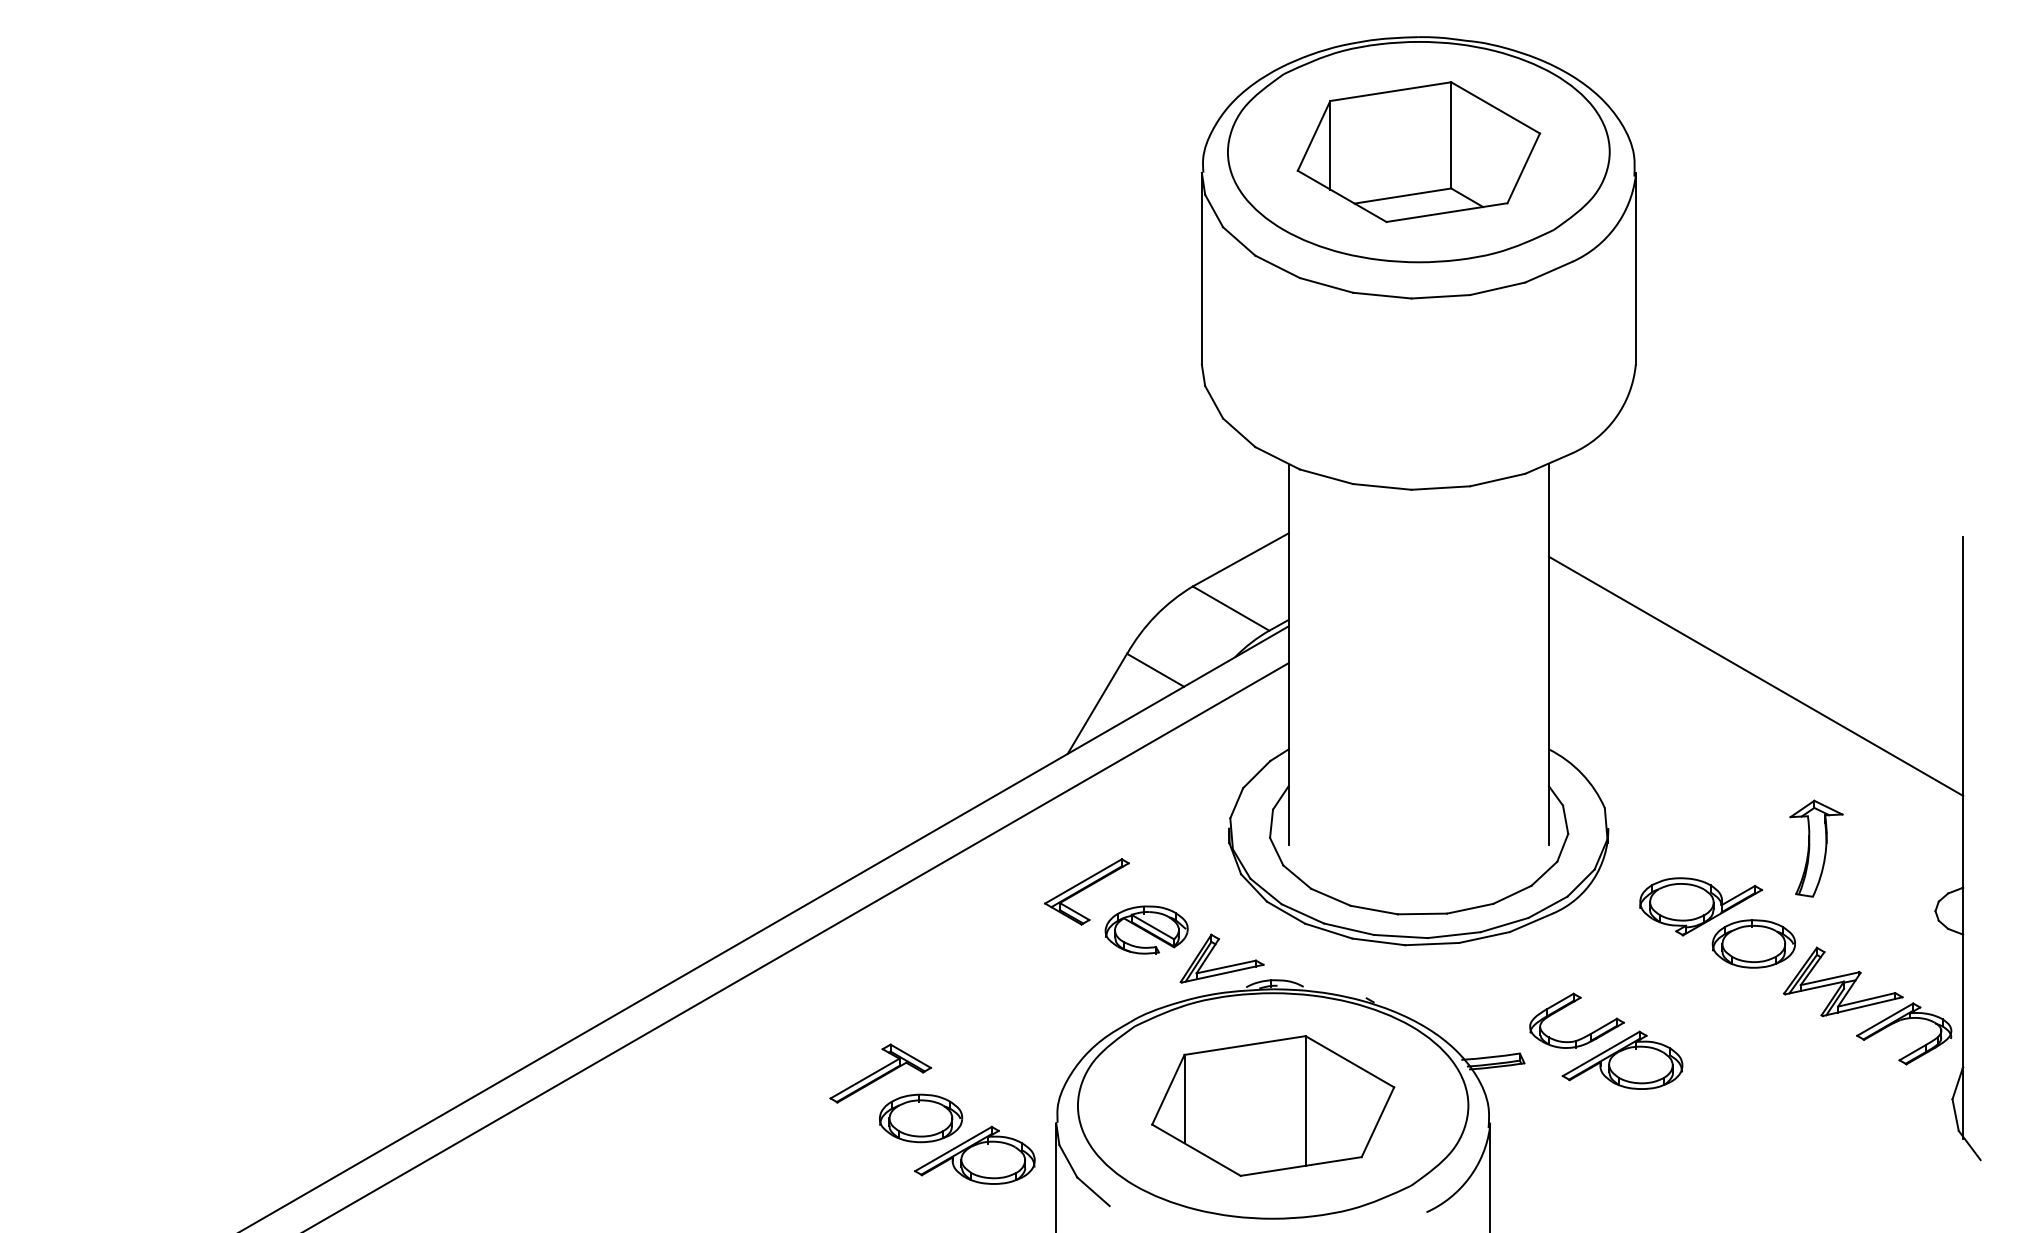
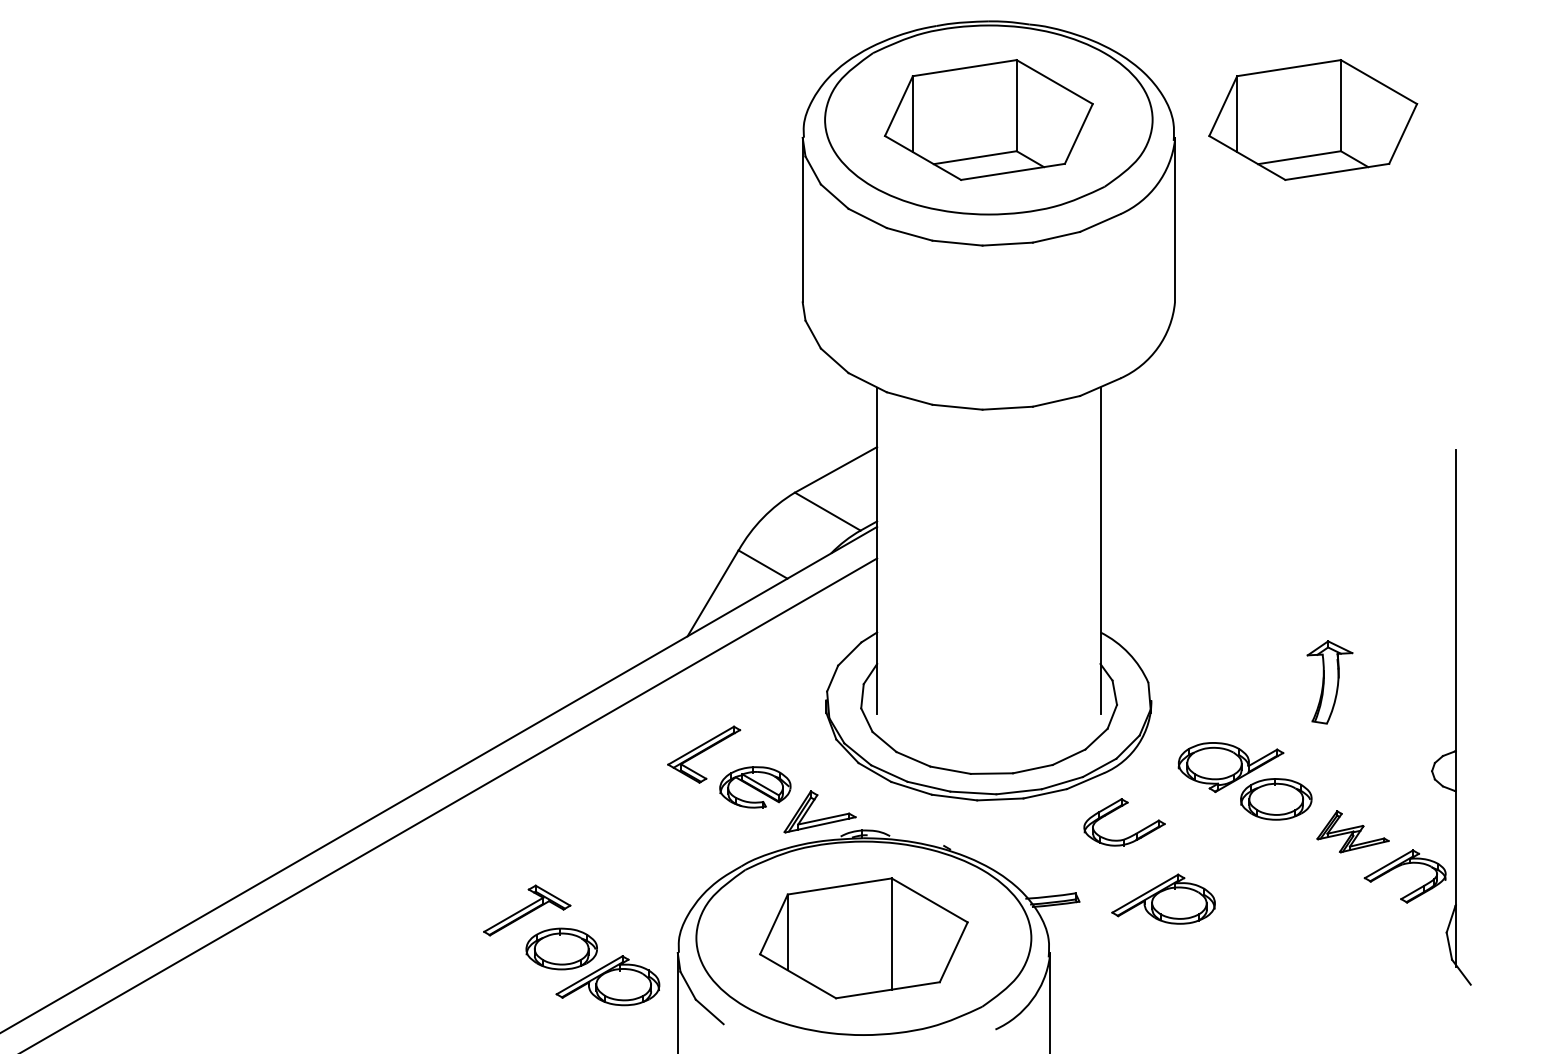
part: (1796, 151) -> (1312, 119), added
line: (1755, 675) -> (1277, 569), removed
part: (1816, 848) -> (1330, 682), moved
part: (1843, 981) -> (1353, 831), size x0.7
part: (1569, 1005) -> (1118, 809), moved

